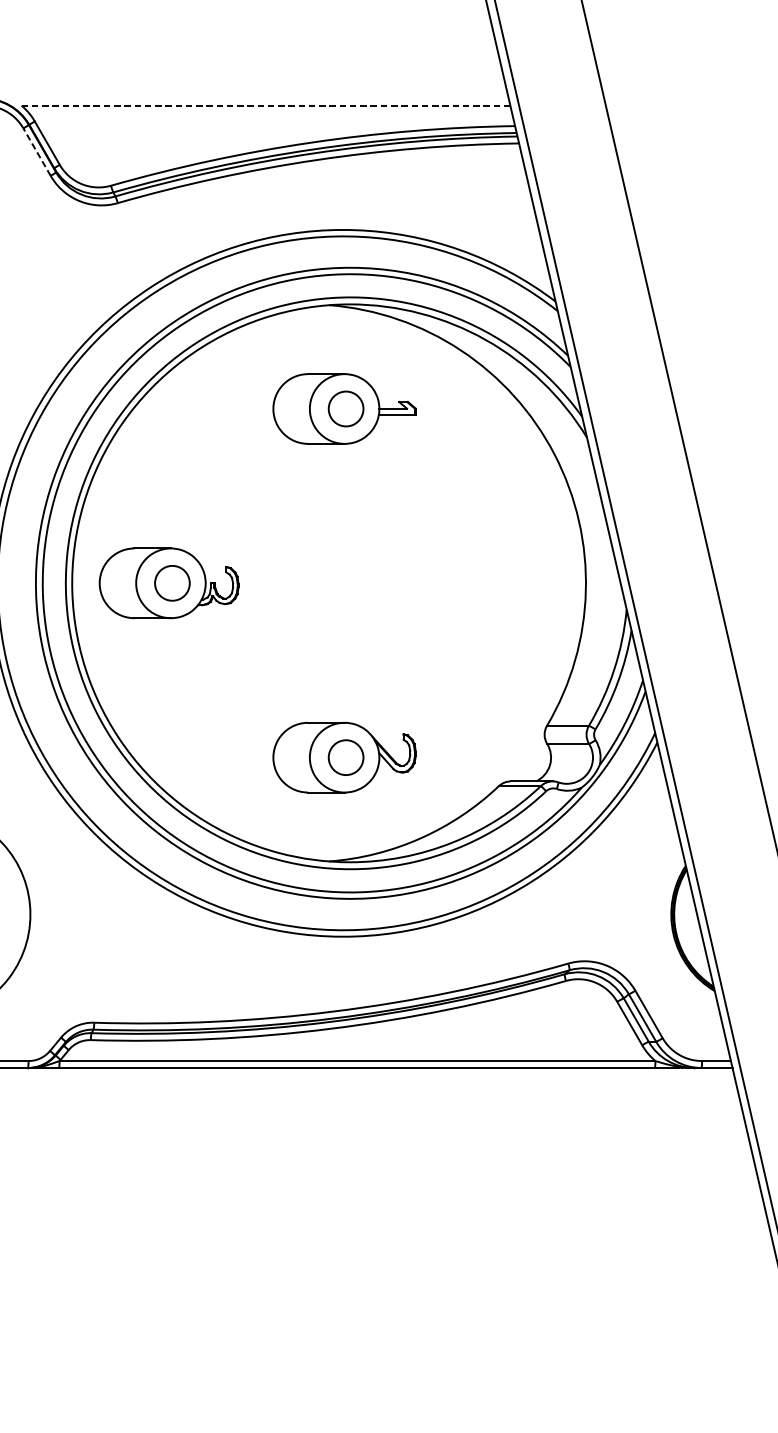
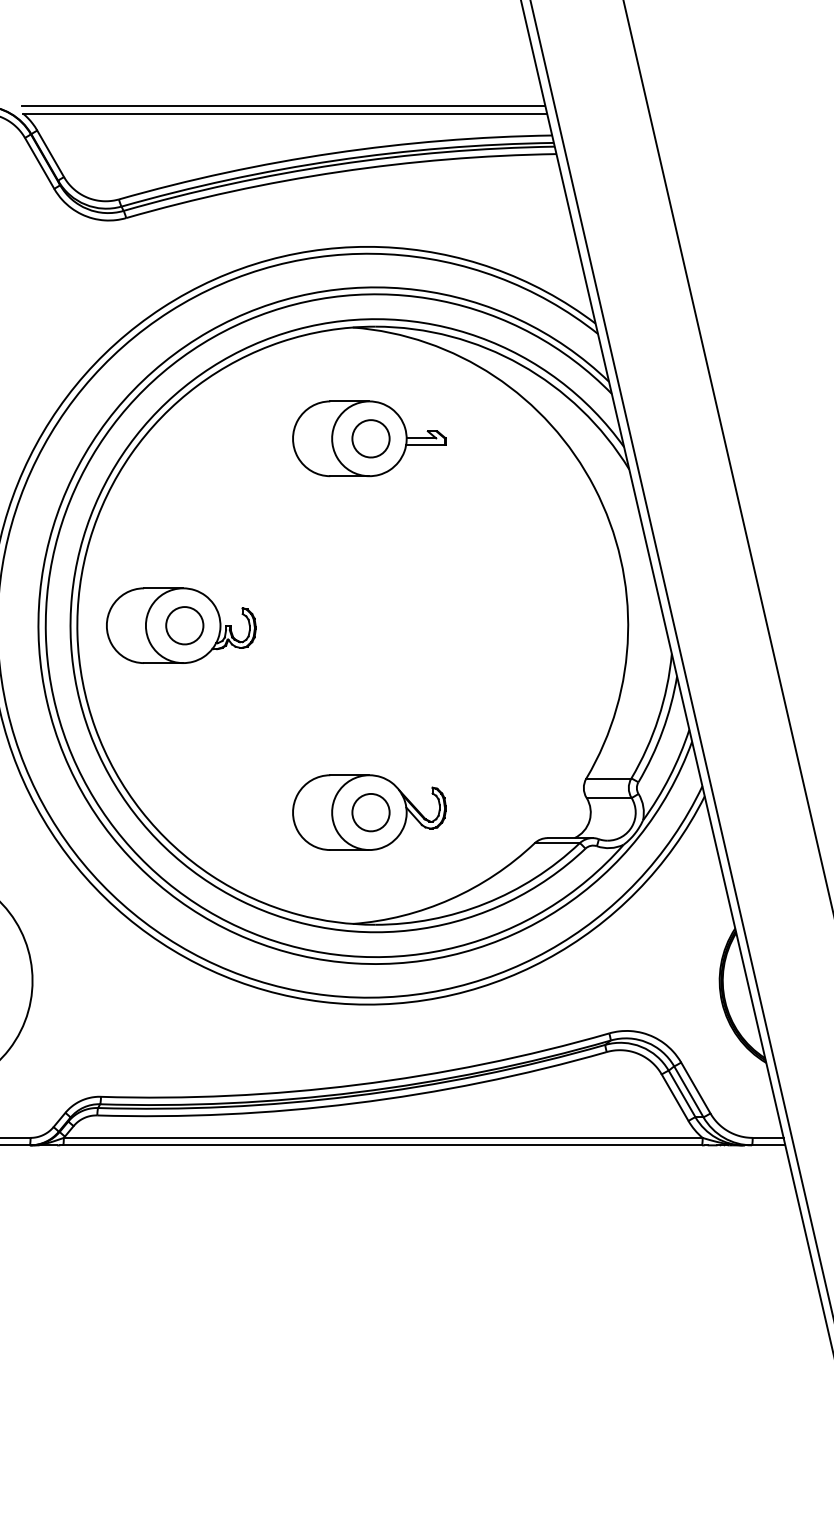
line: (264, 99) -> (283, 106), added
line: (265, 105) -> (284, 113), dashed -> solid
line: (36, 152) -> (39, 163), dashed -> solid

